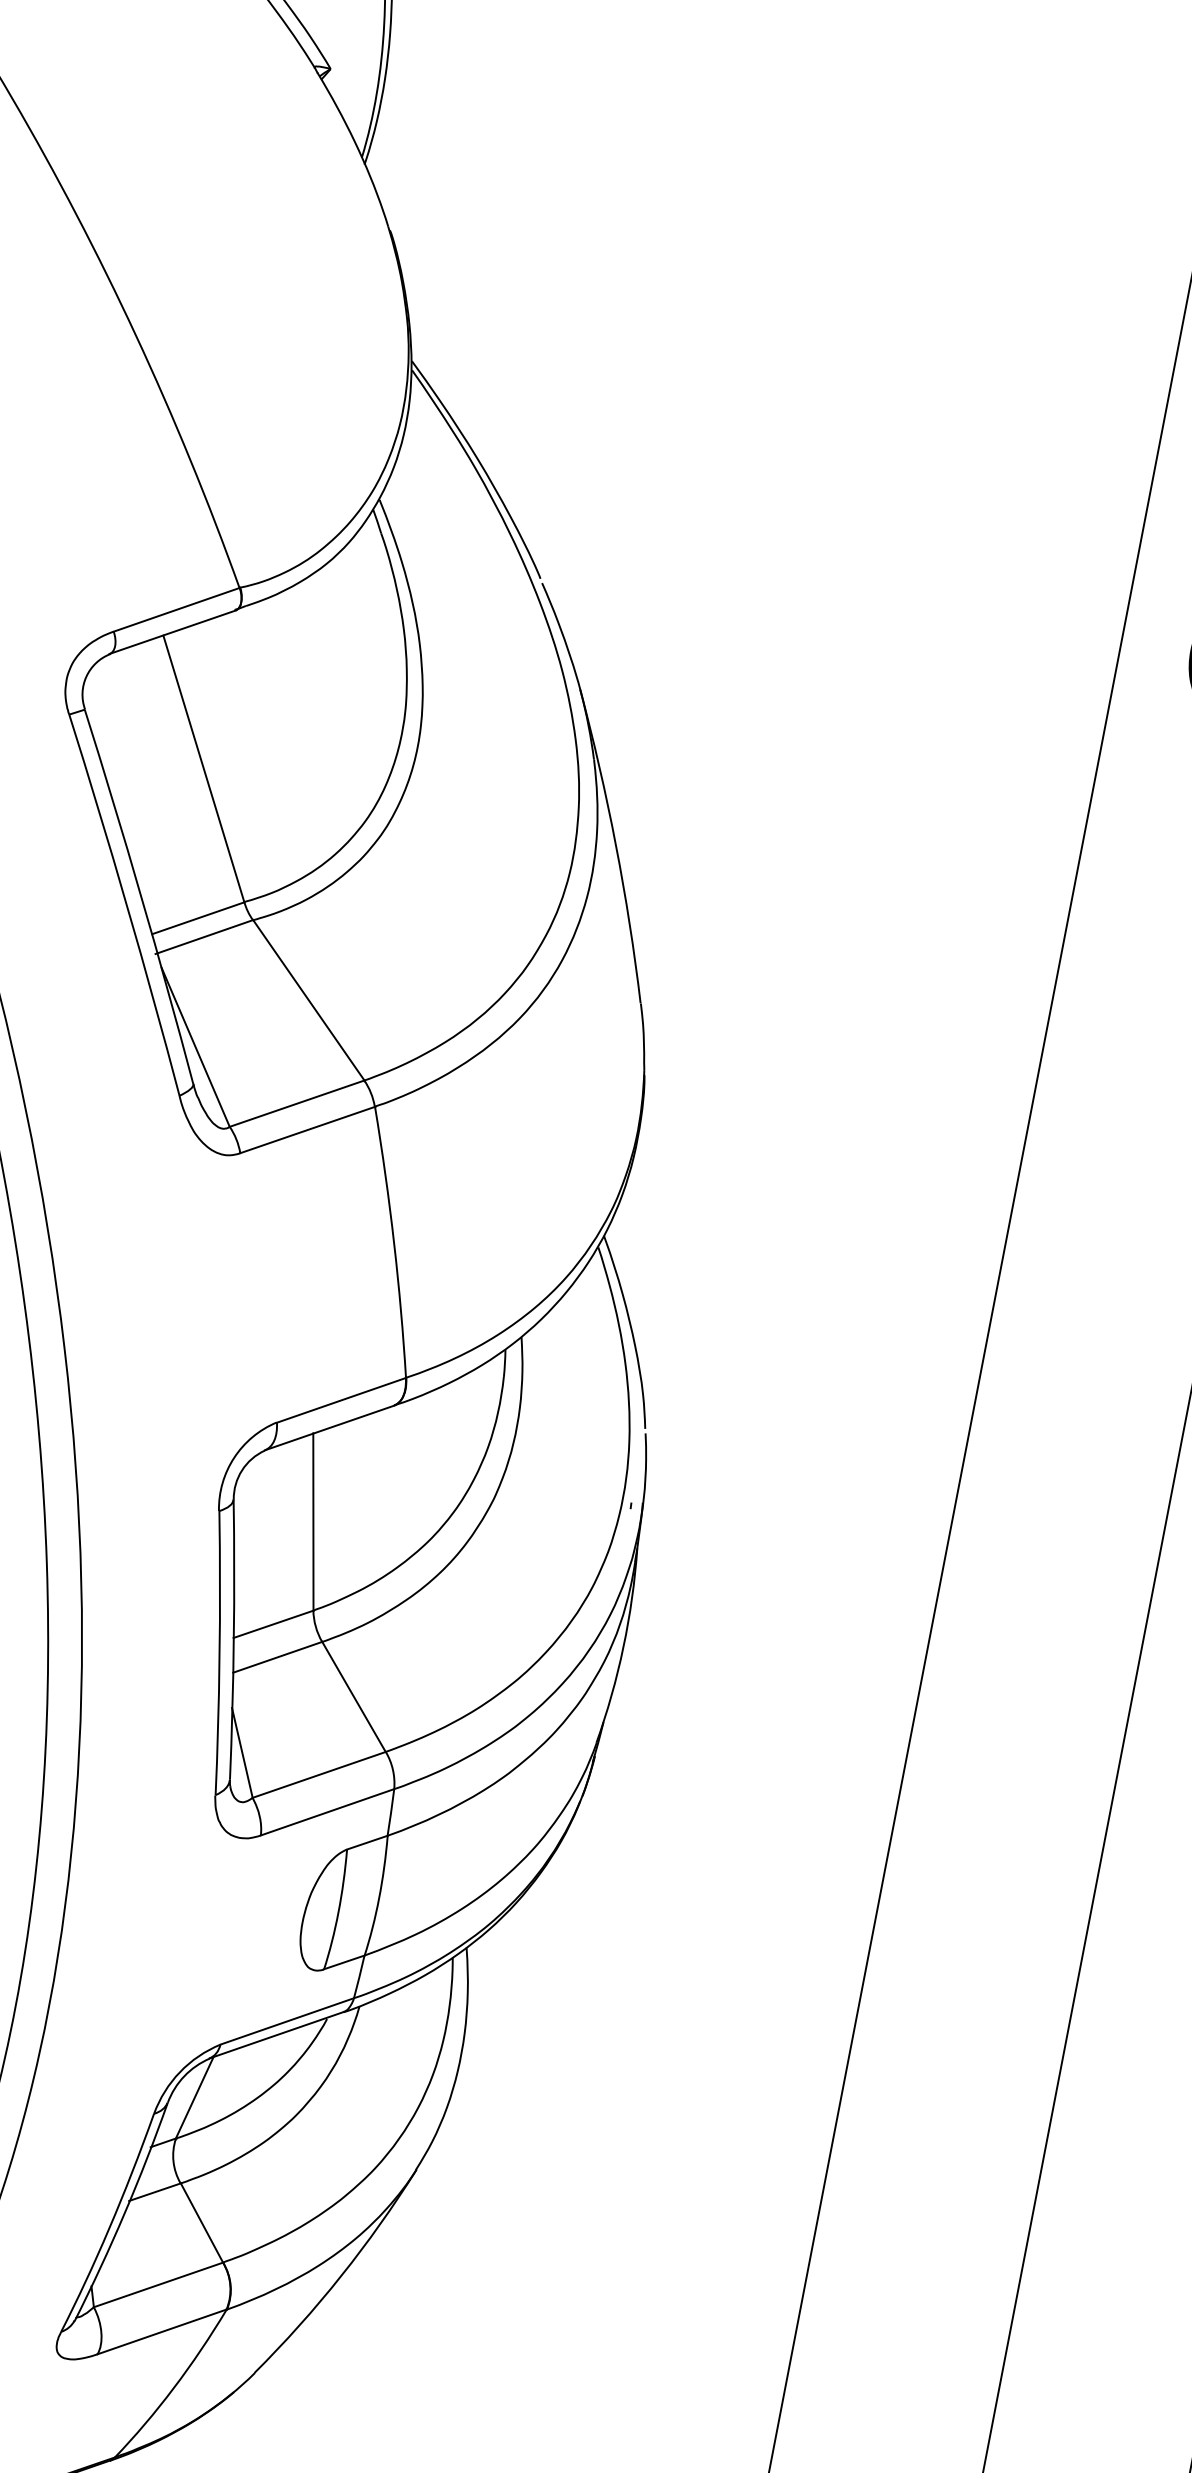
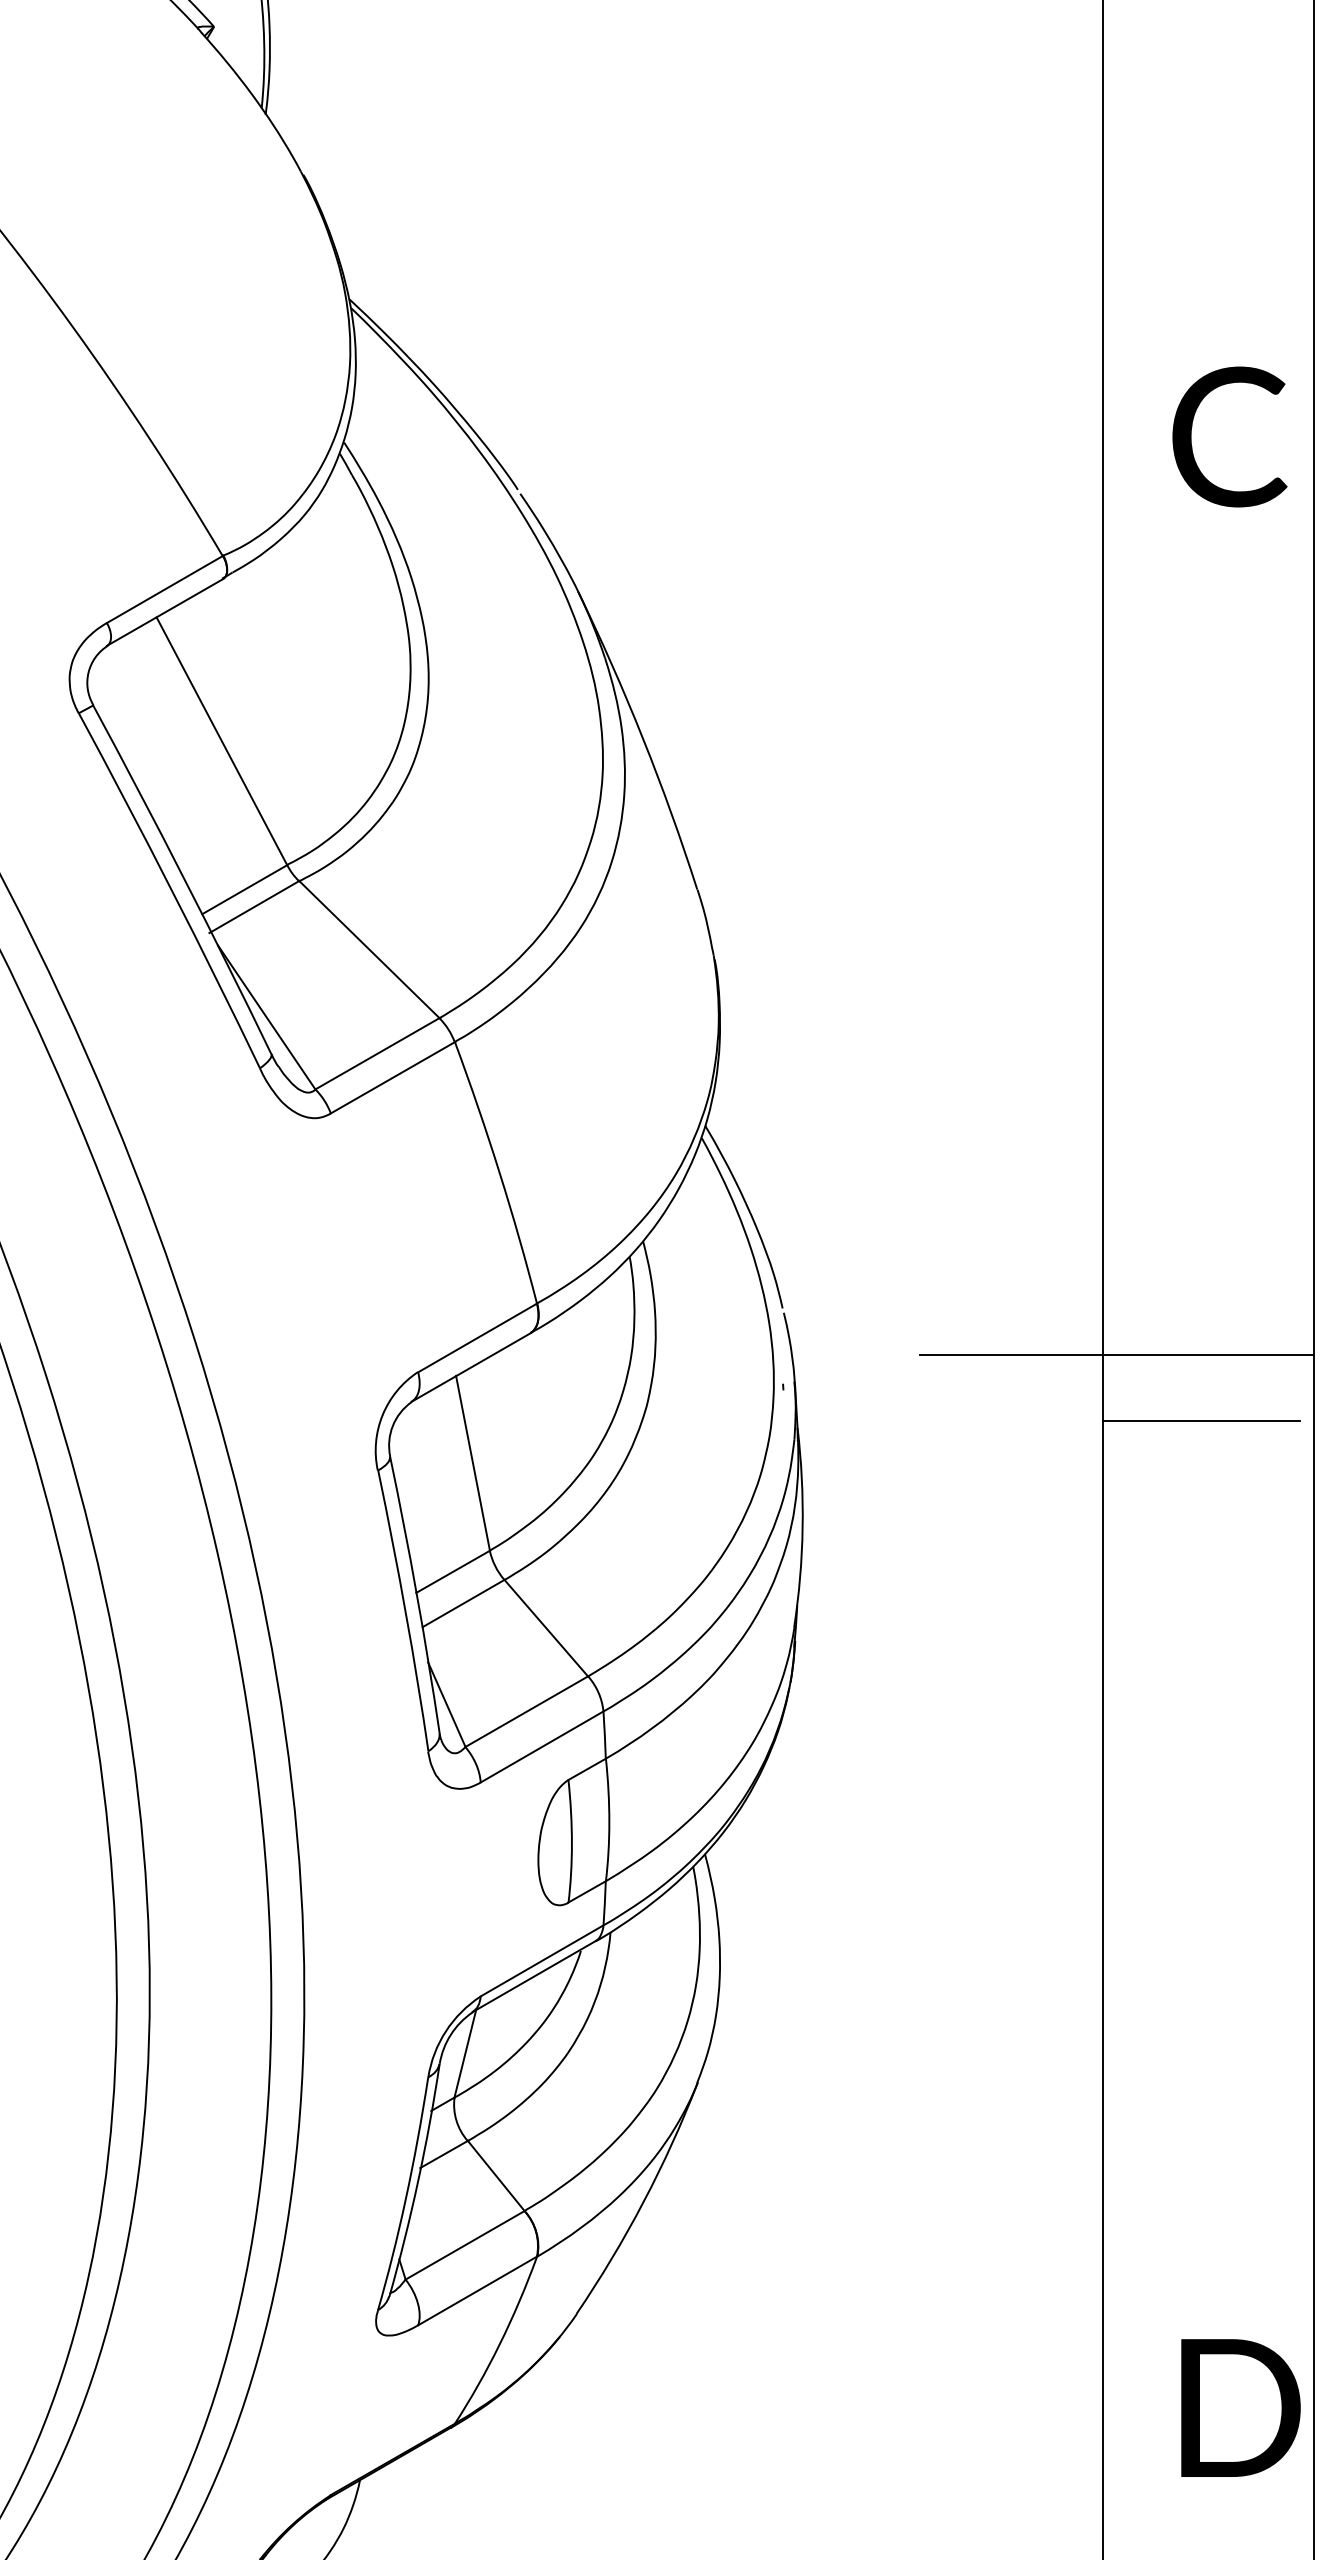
line: (963, 1536) -> (1117, 1354), added
line: (1032, 1618) -> (1200, 1421), added

